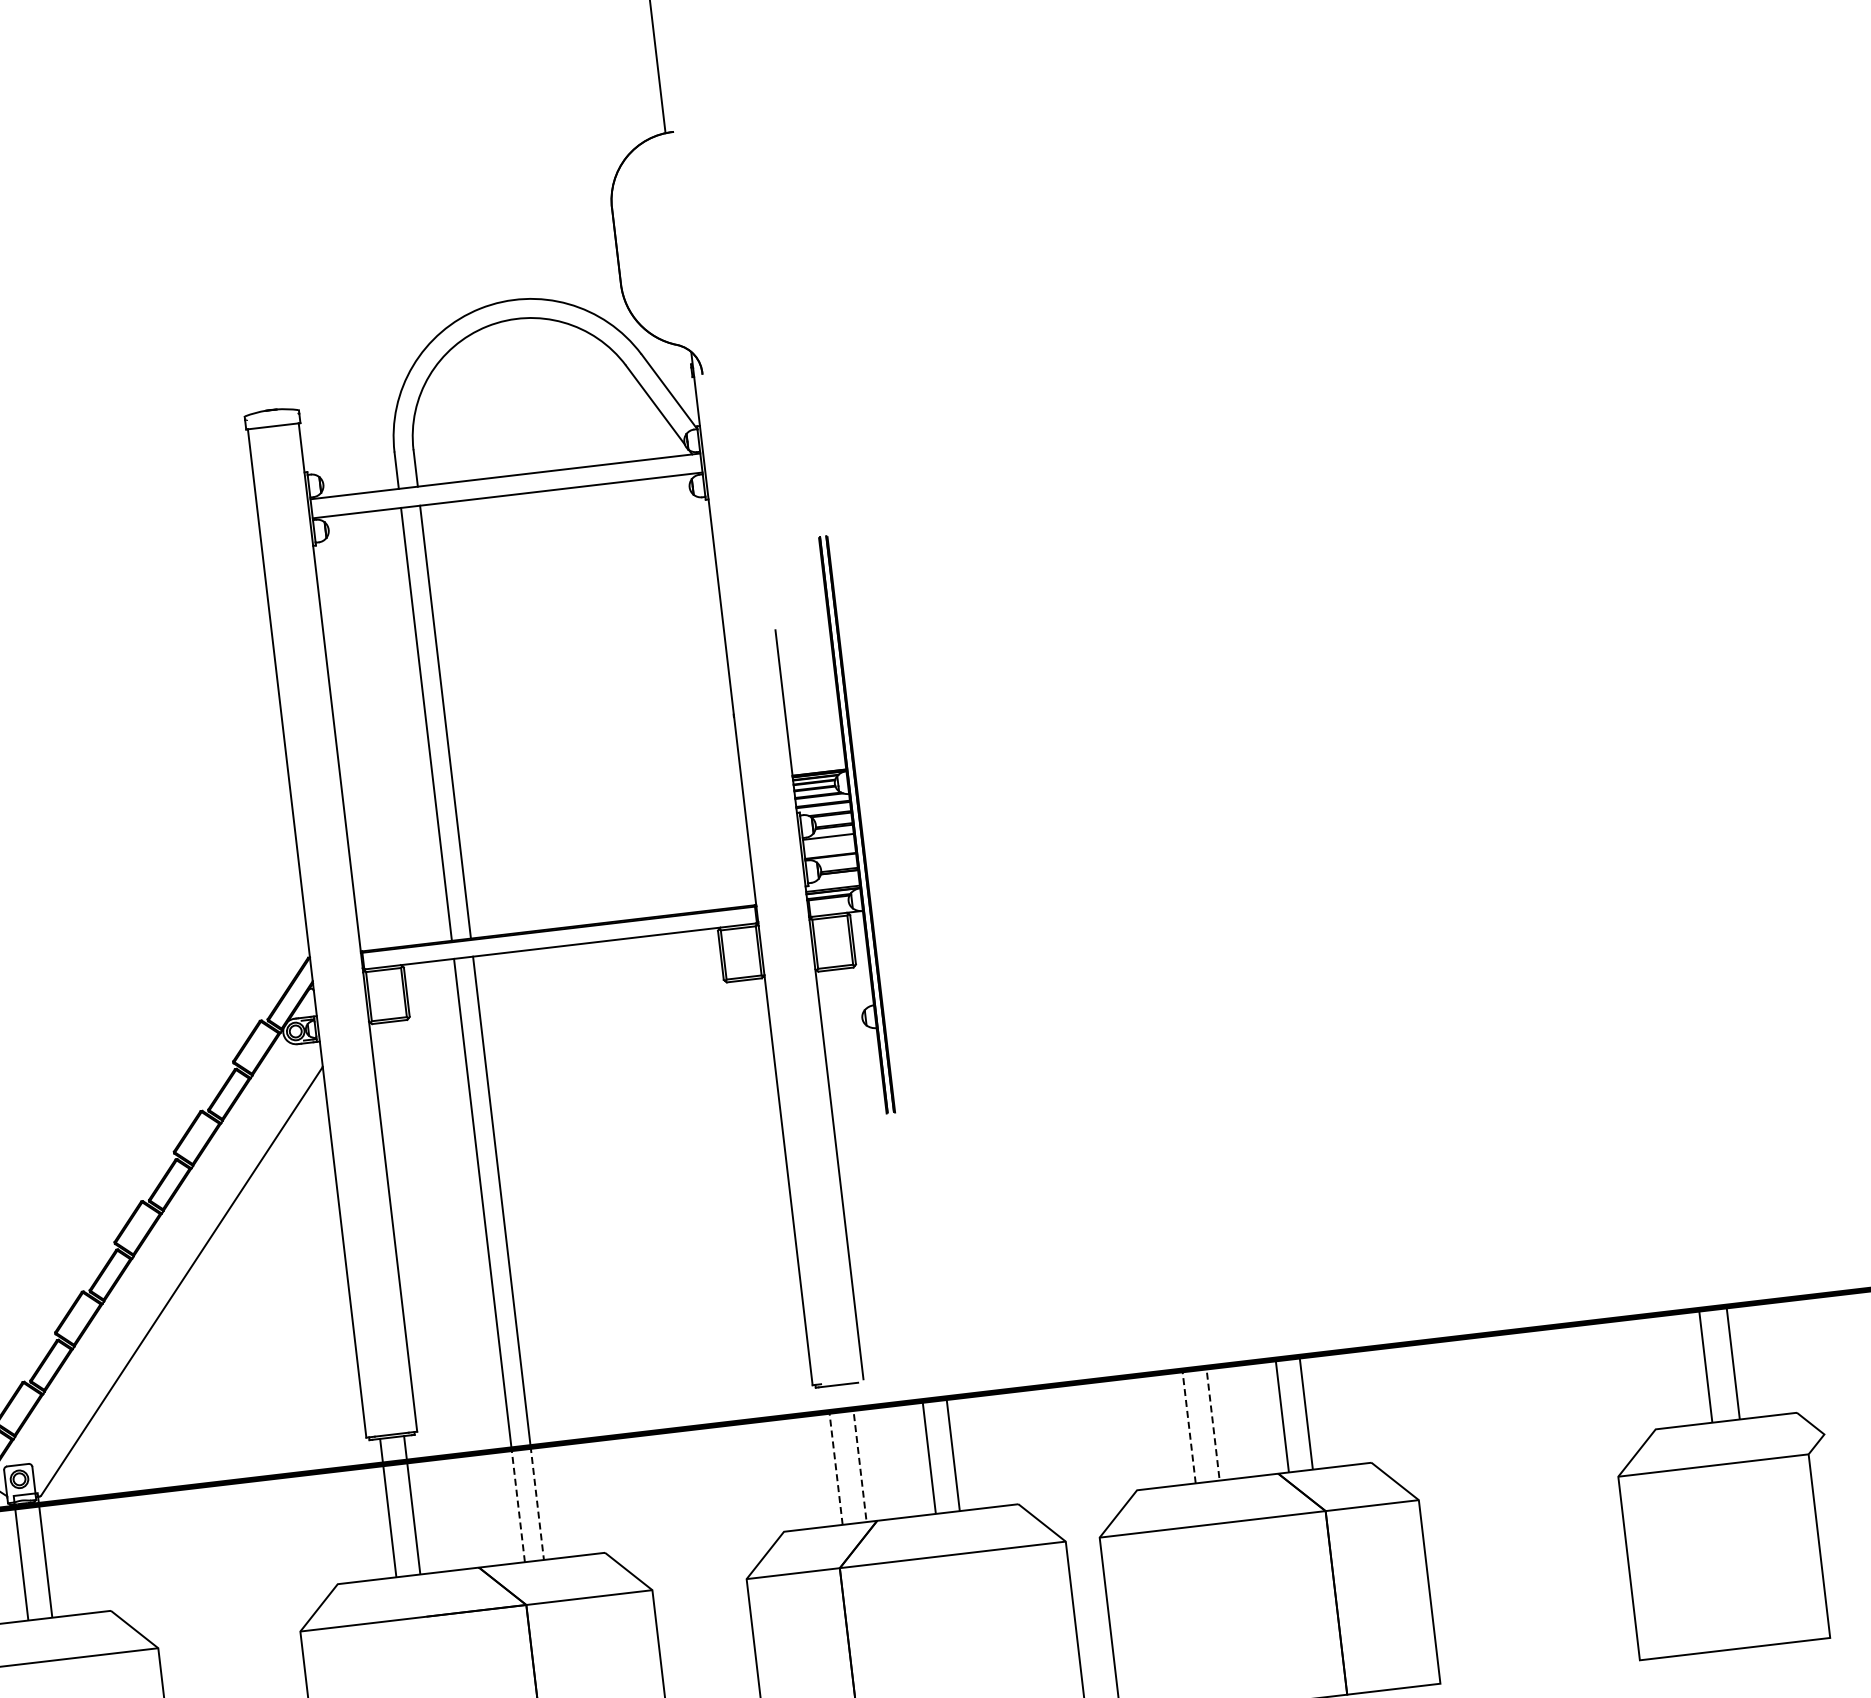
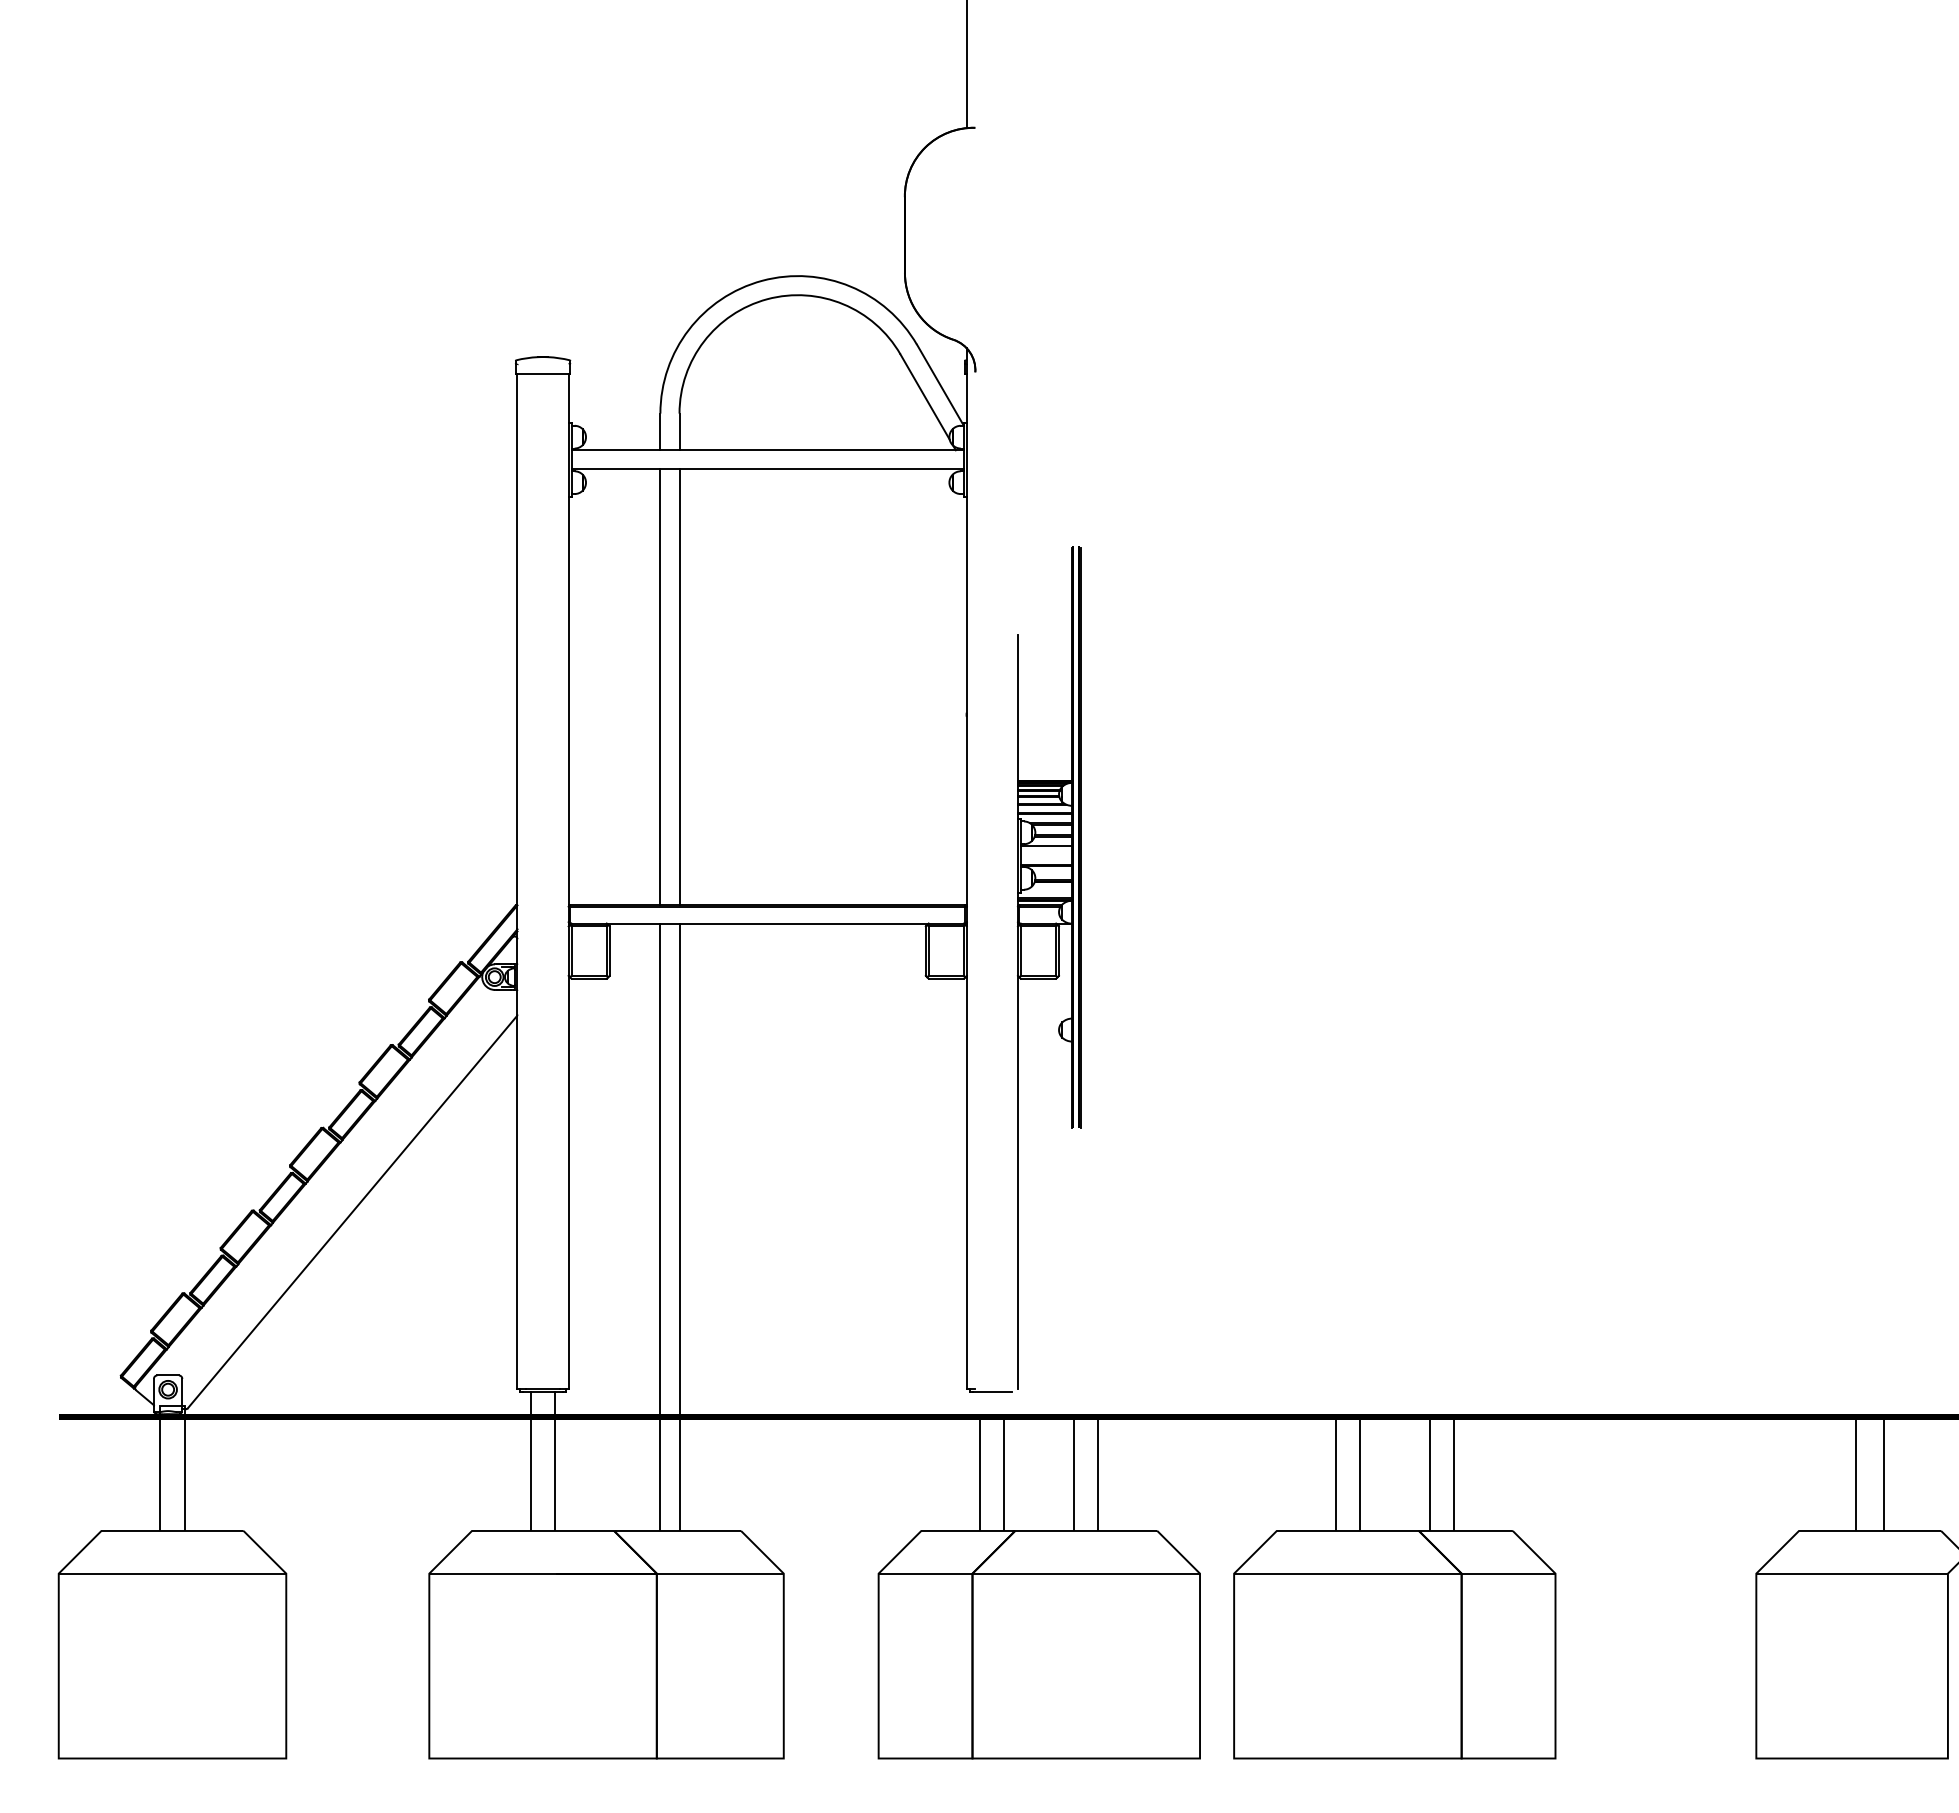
line: (1195, 1369) -> (1348, 1417), dashed -> solid
line: (841, 1410) -> (992, 1417), dashed -> solid
line: (521, 1448) -> (670, 1417), dashed -> solid

